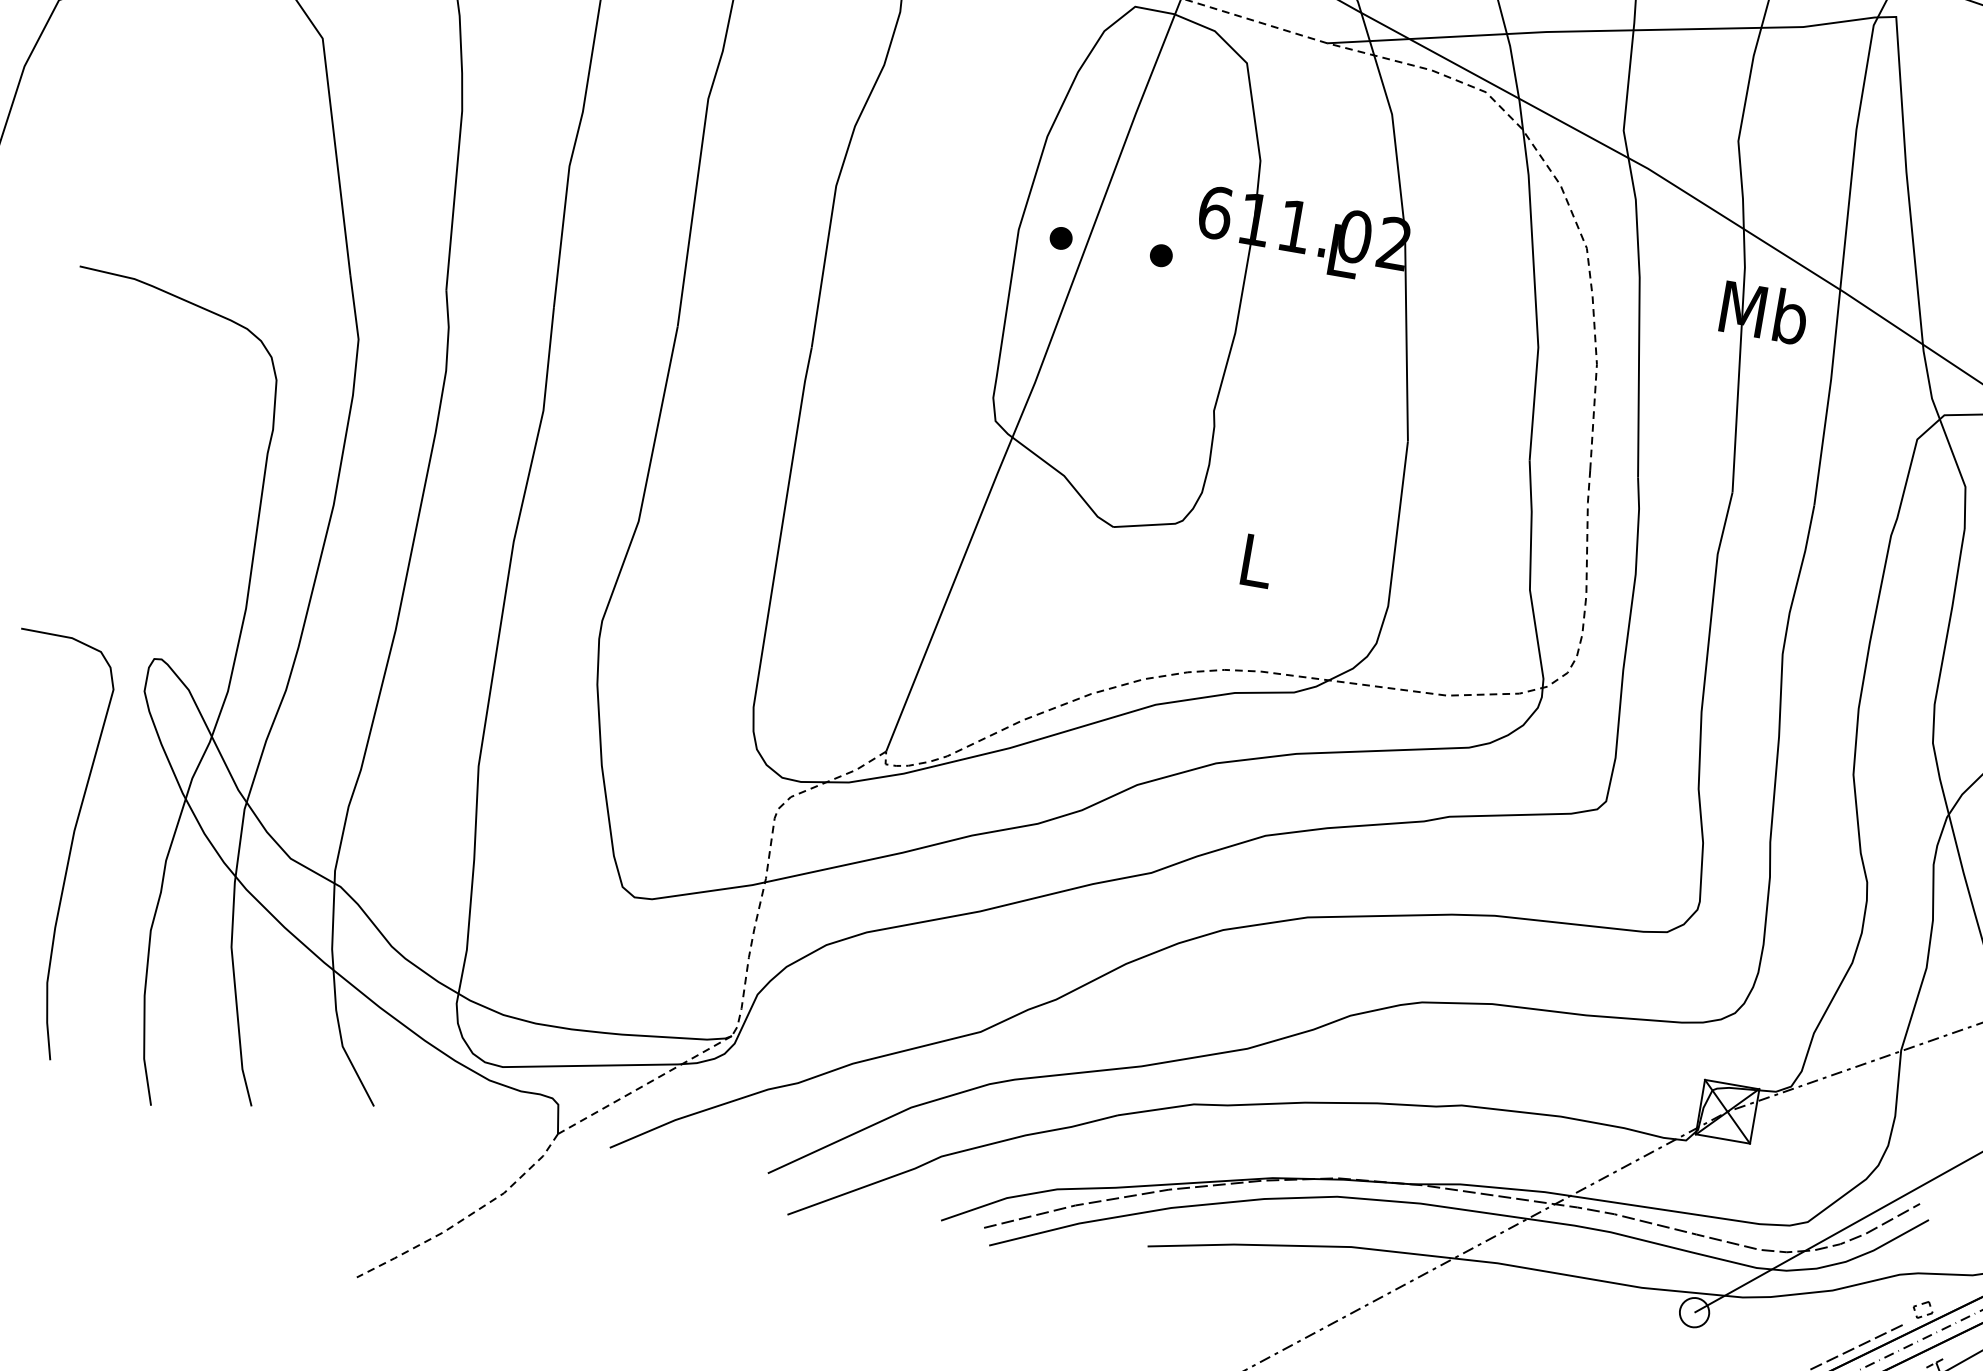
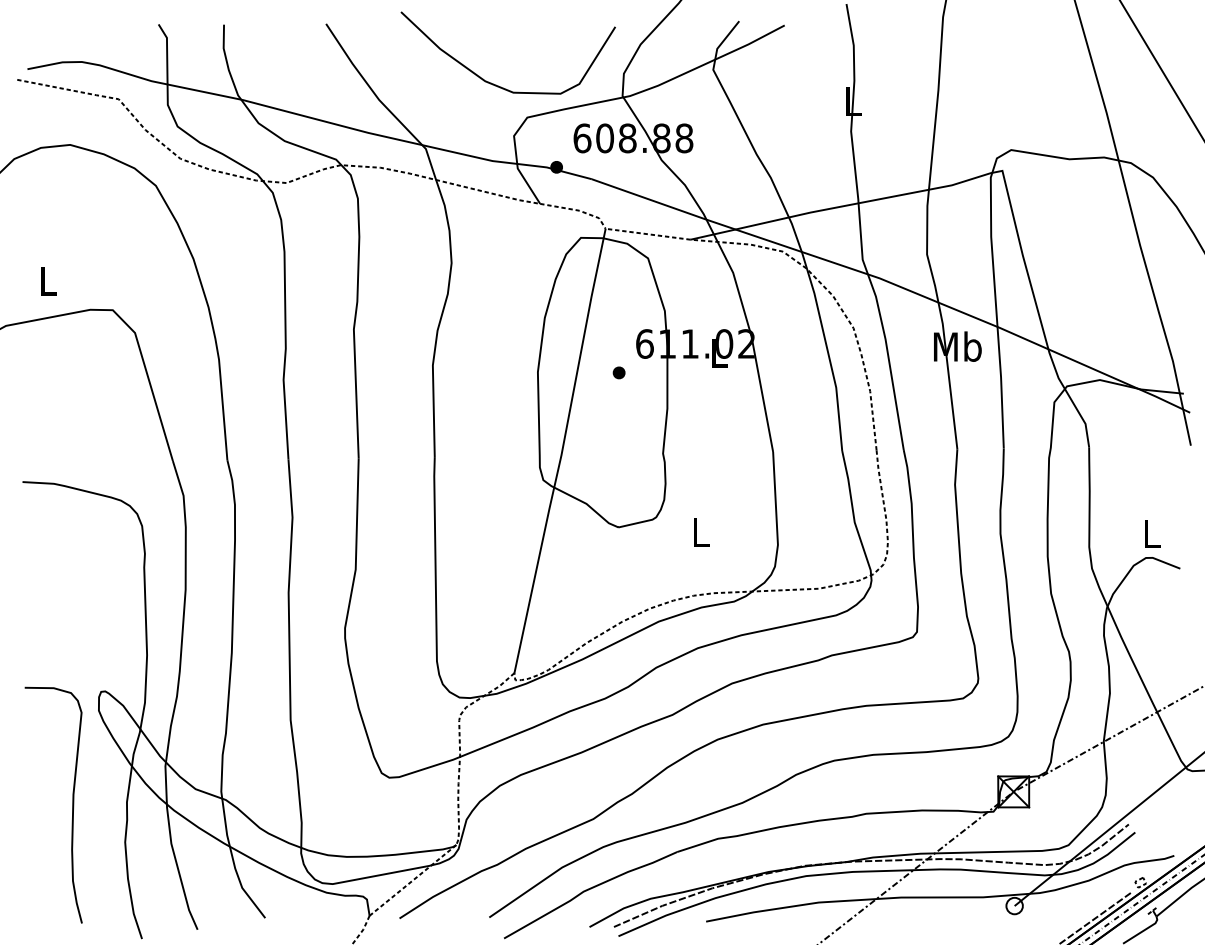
part: (1060, 237) -> (561, 372), removed

